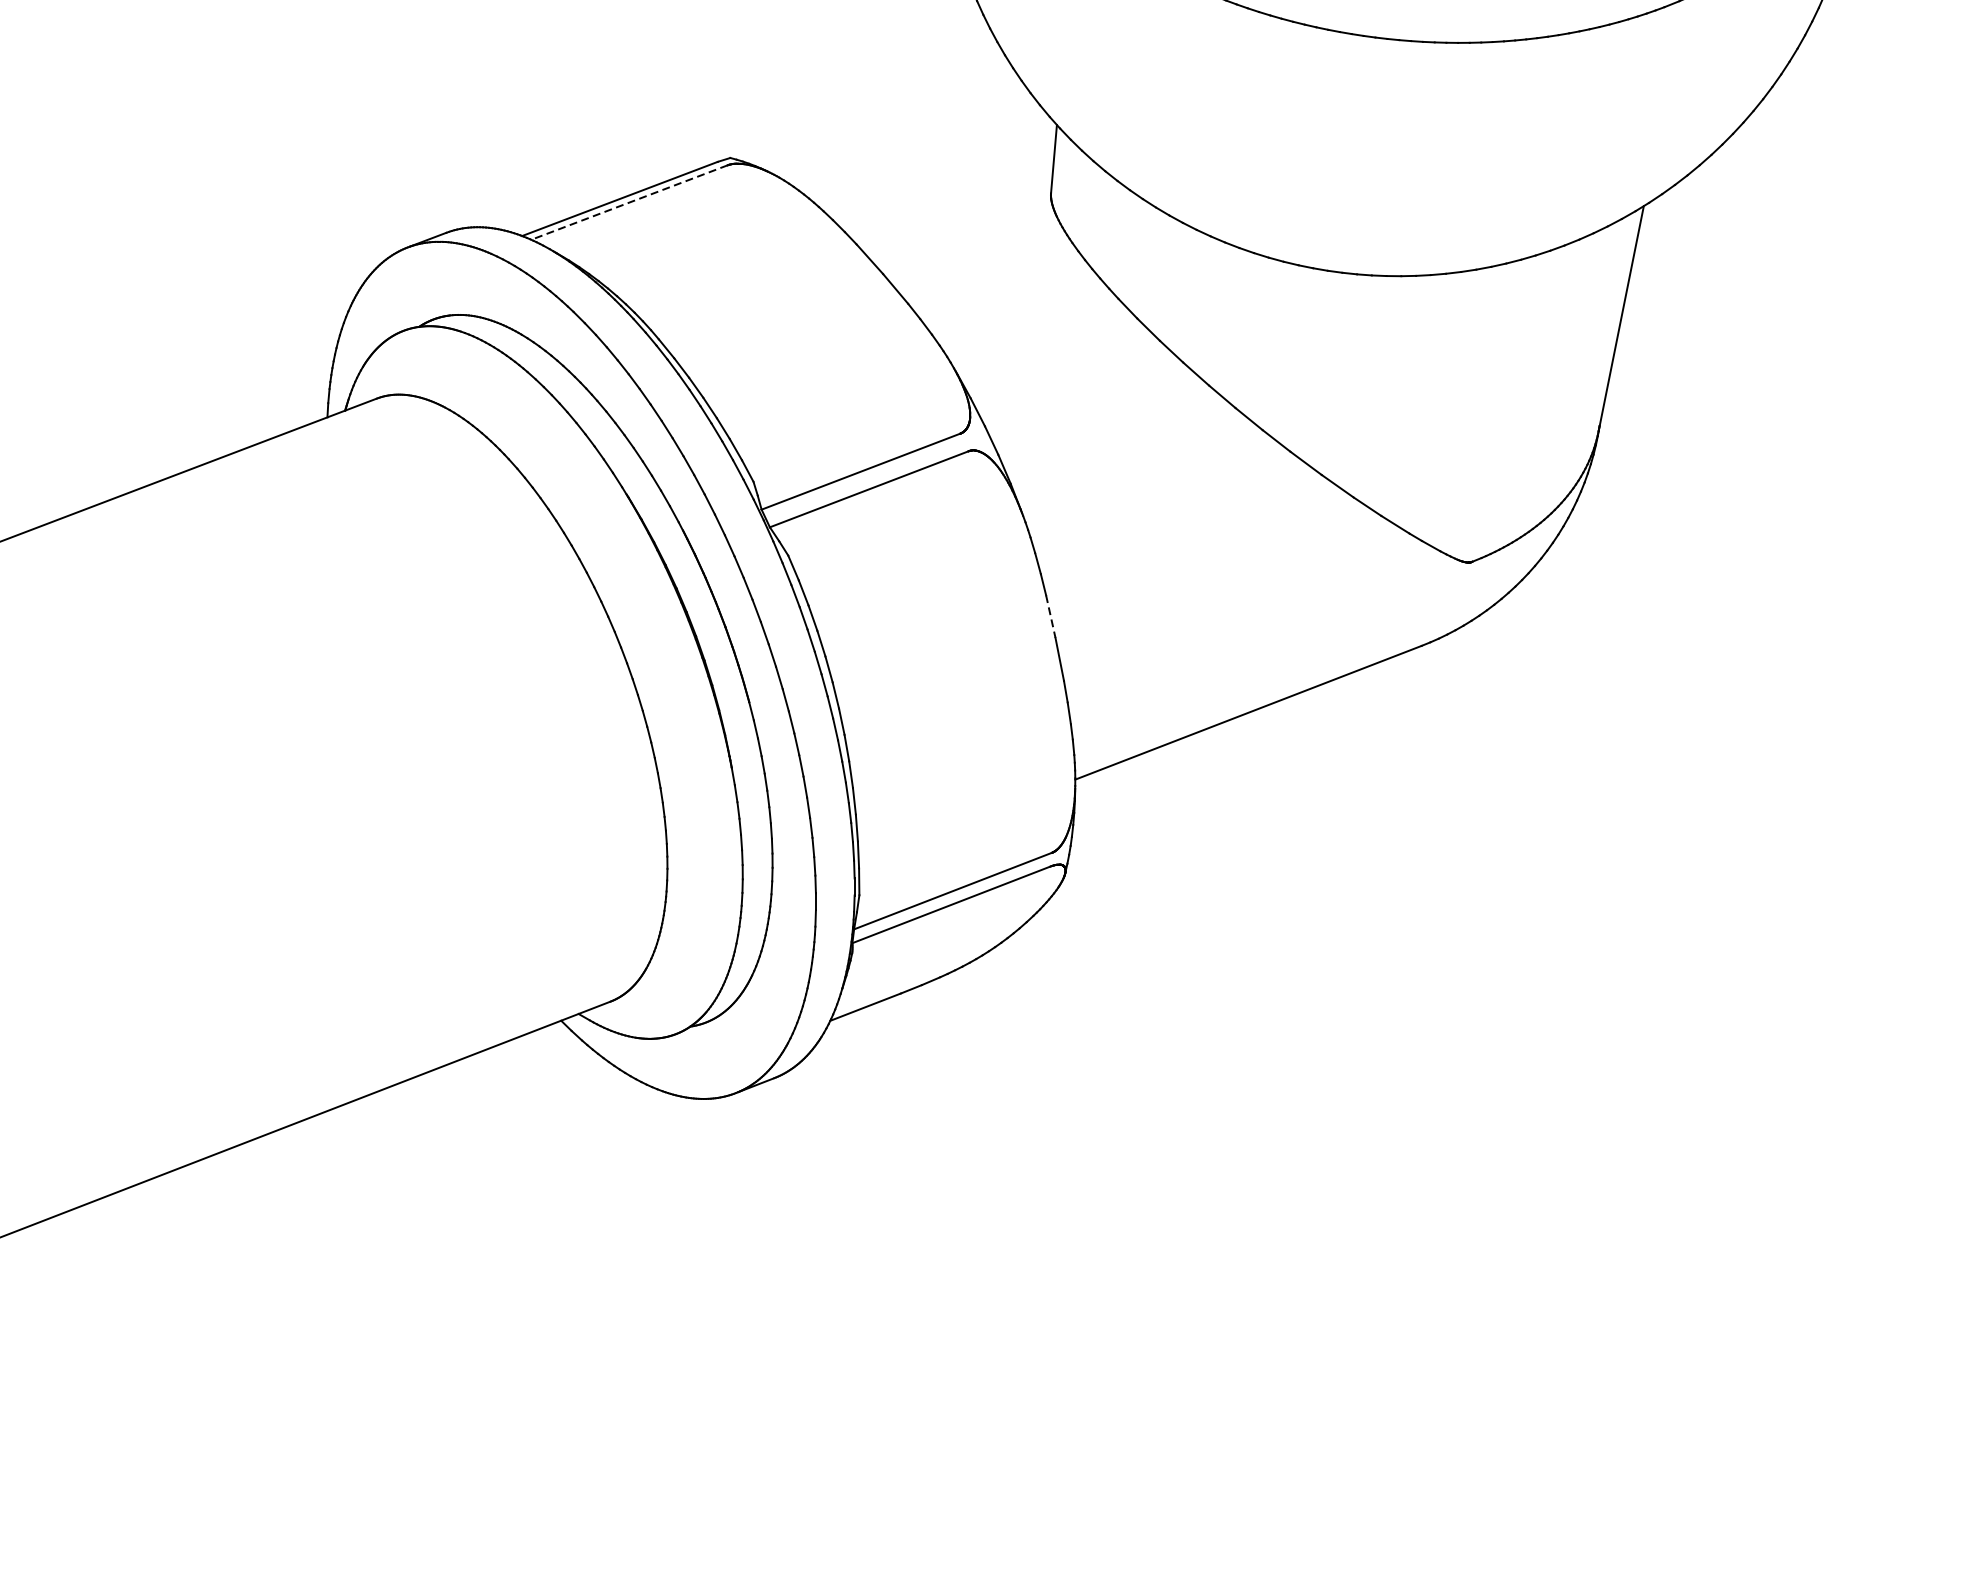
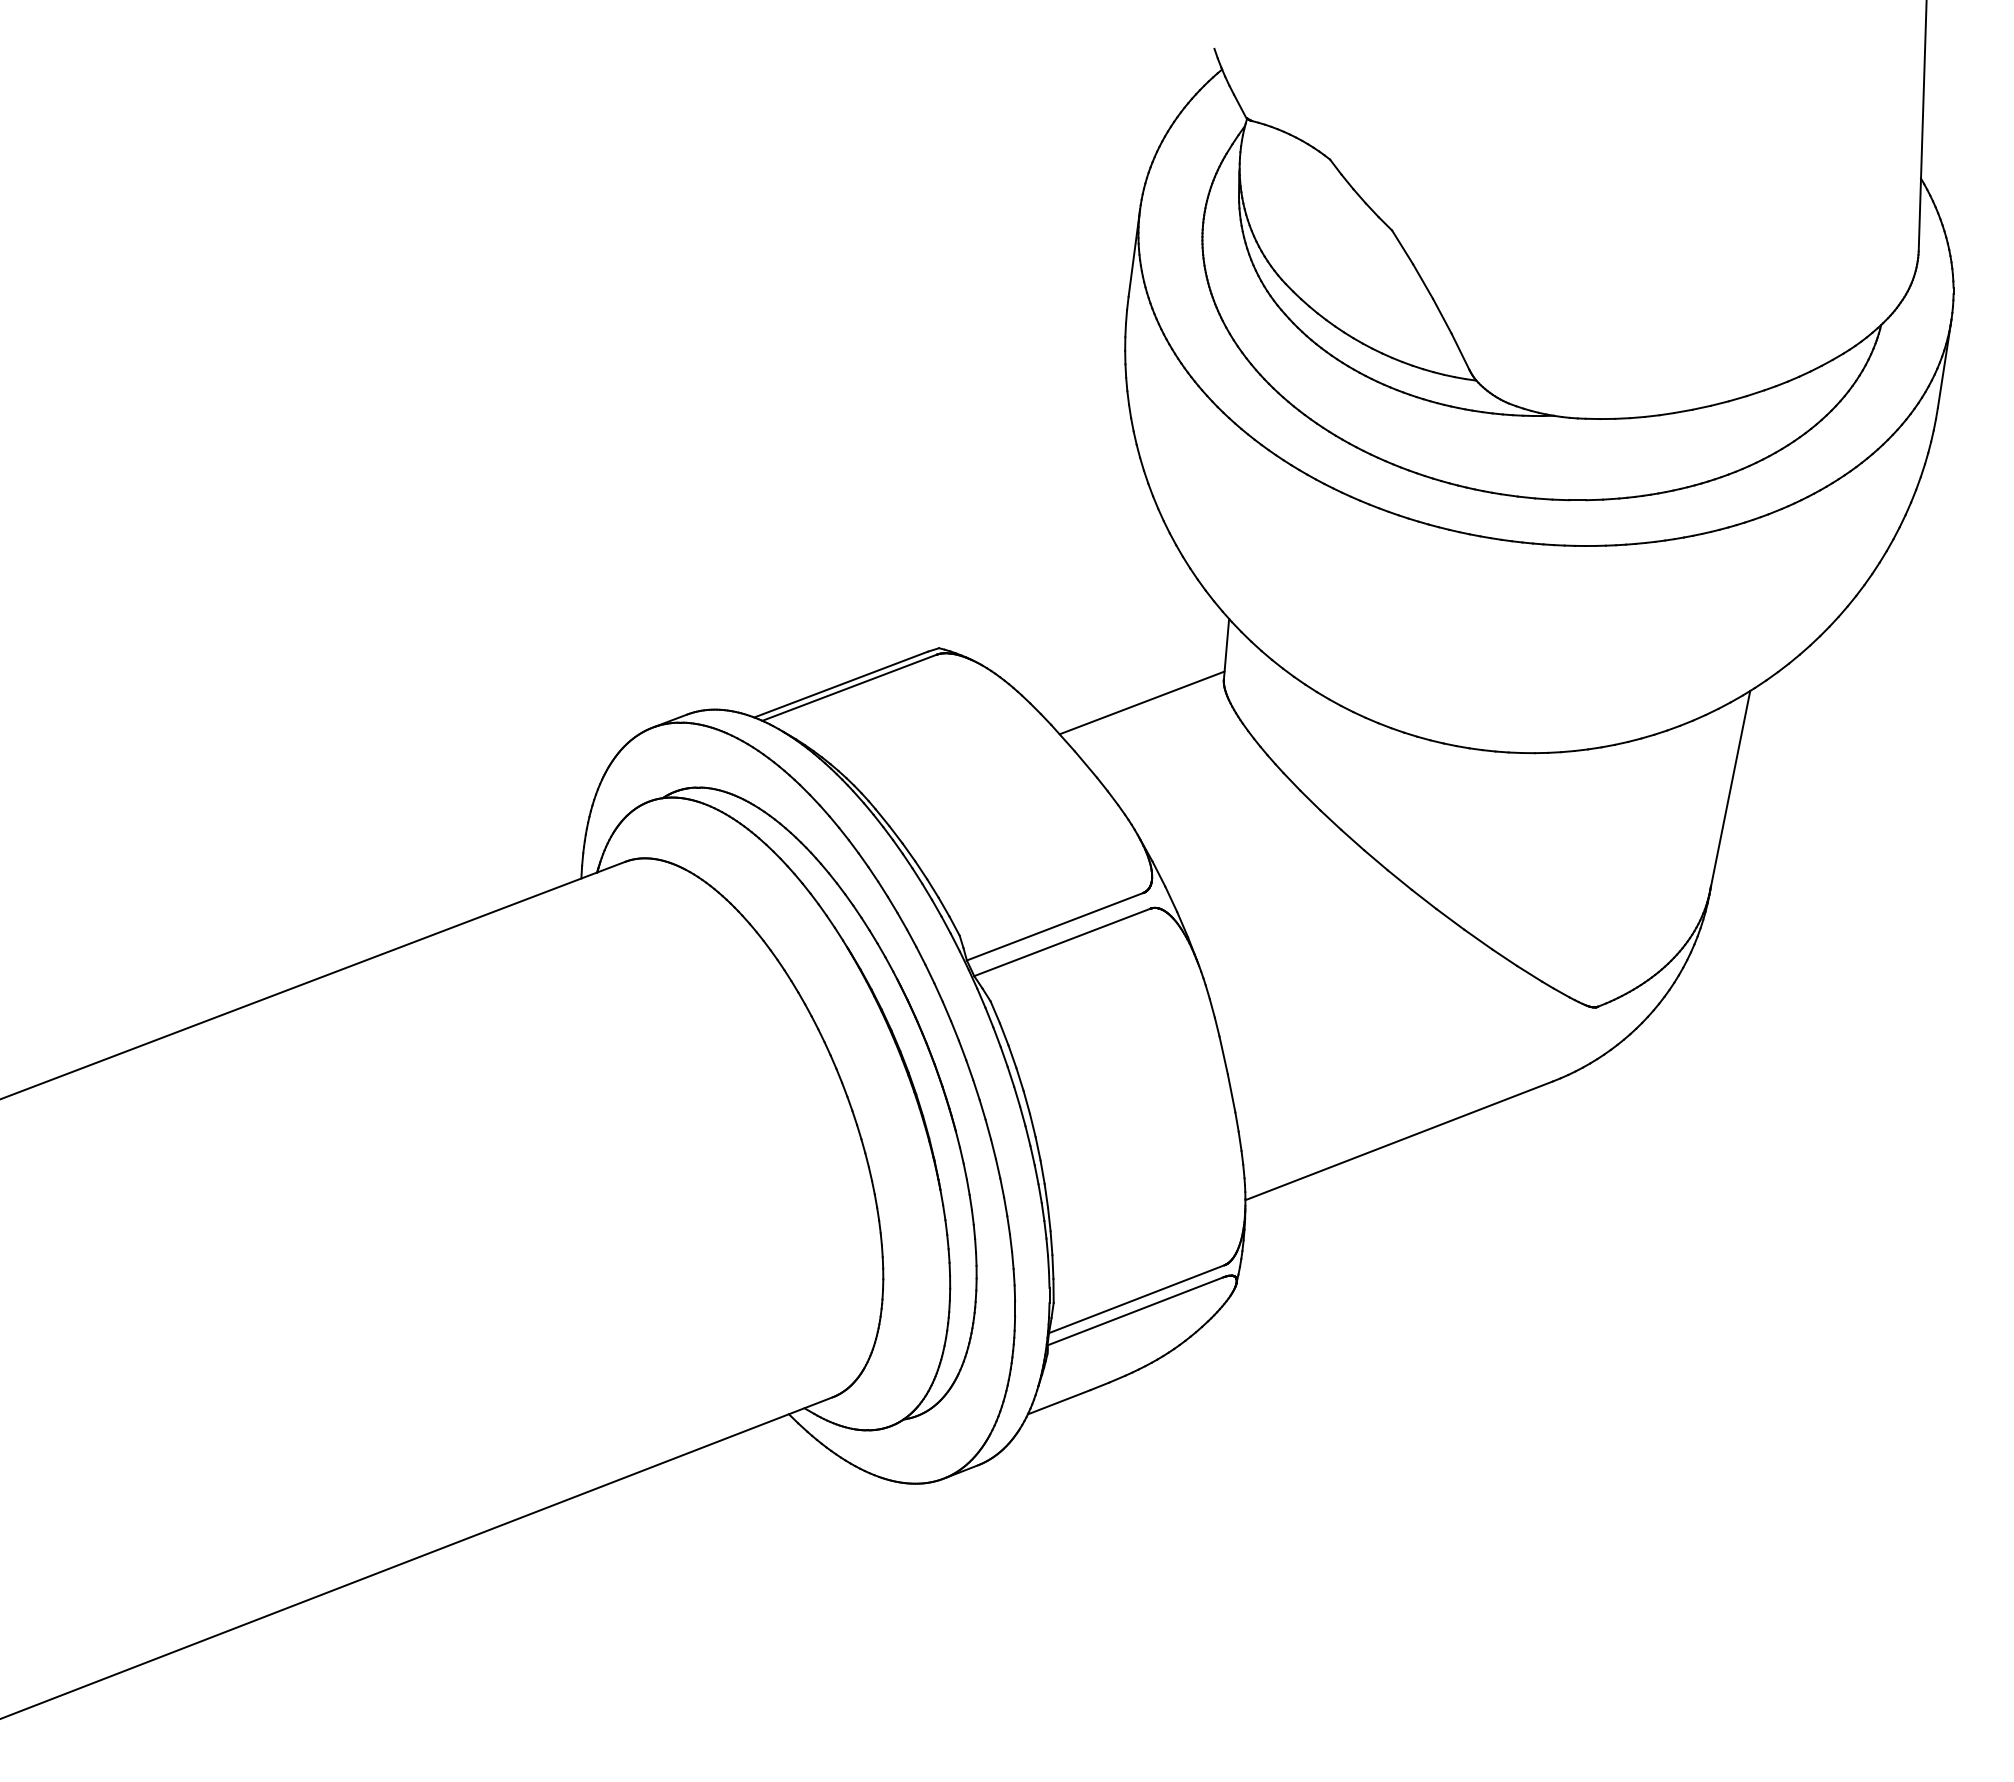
line: (629, 202) -> (849, 687), dashed -> solid
line: (958, 219) -> (1141, 702), added
line: (1050, 616) -> (1223, 1055), dashed -> solid

